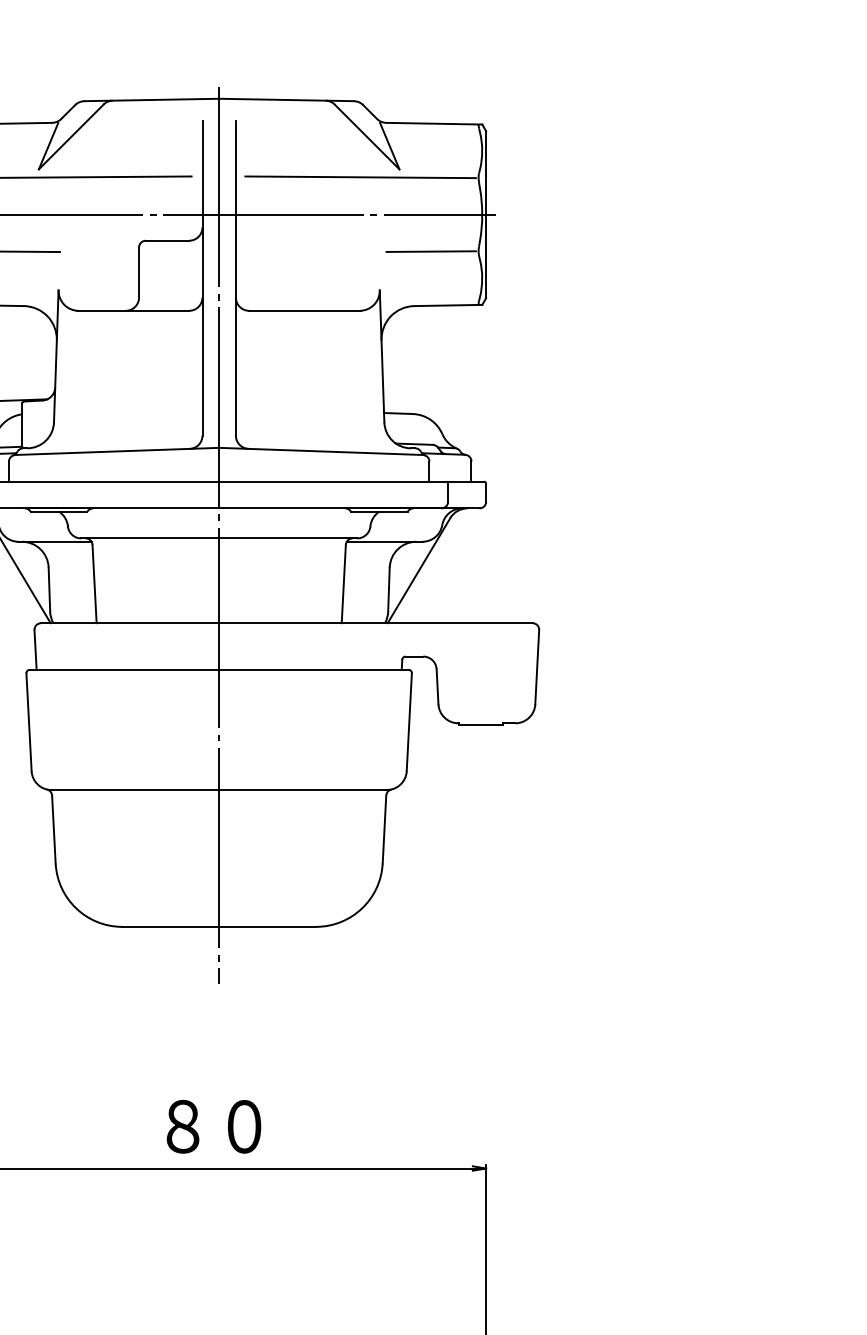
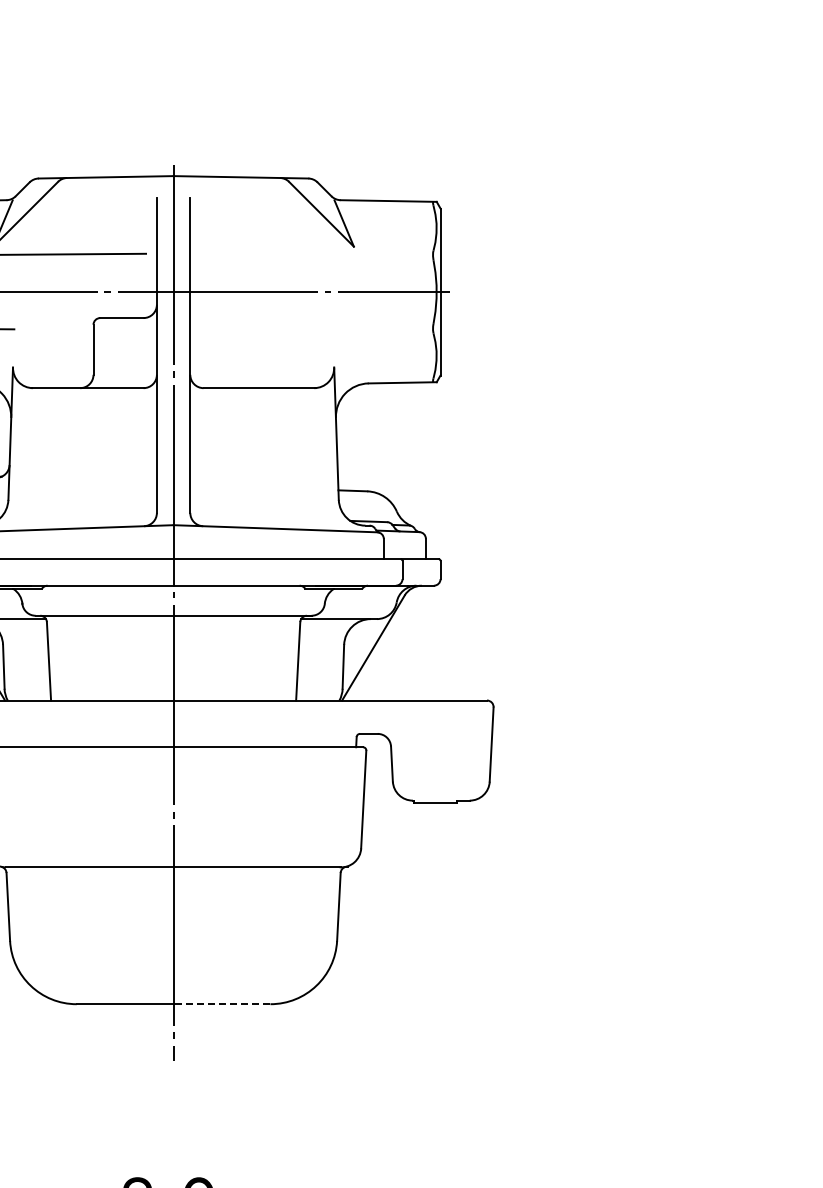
line: (360, 177) -> (314, 254), removed
line: (430, 251) -> (384, 328), removed
line: (267, 926) -> (221, 1003), solid -> dashed

